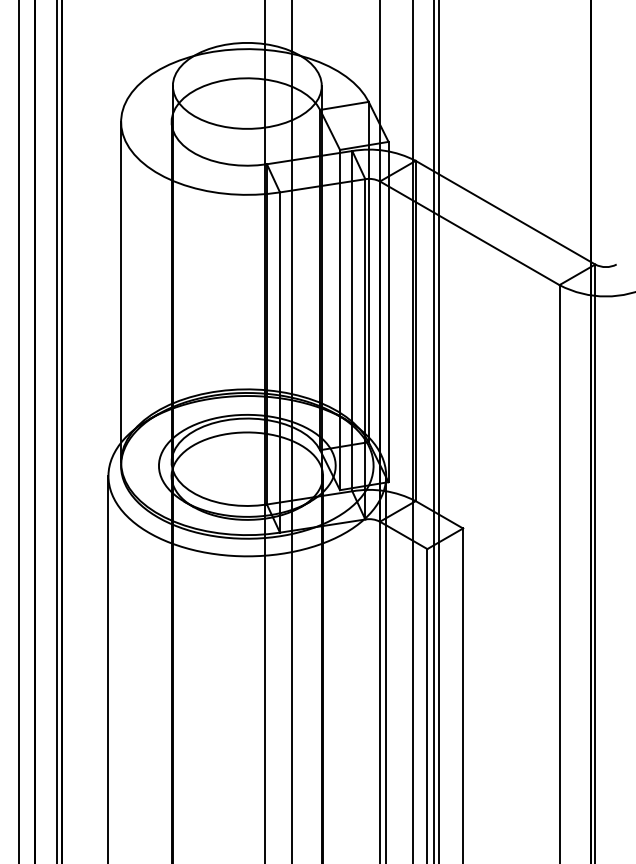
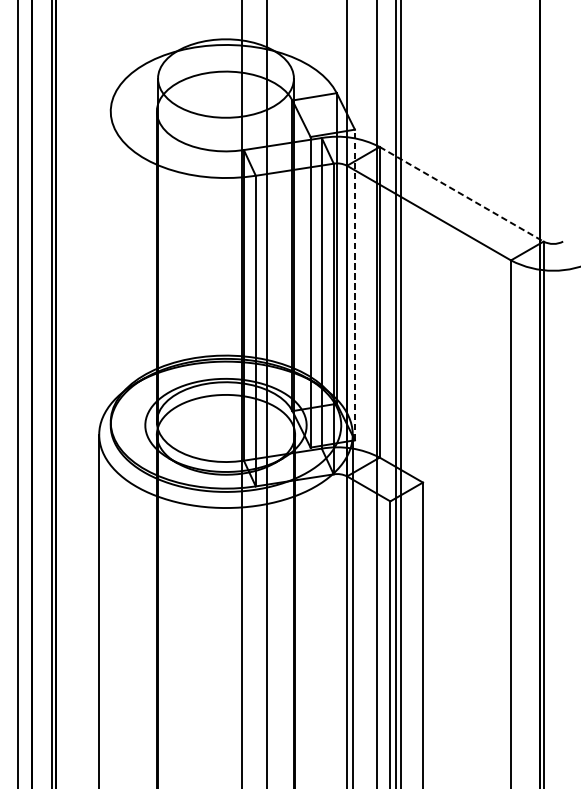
line: (505, 212) -> (461, 194), solid -> dashed
line: (121, 292) -> (111, 267), removed
line: (388, 311) -> (354, 284), solid -> dashed

